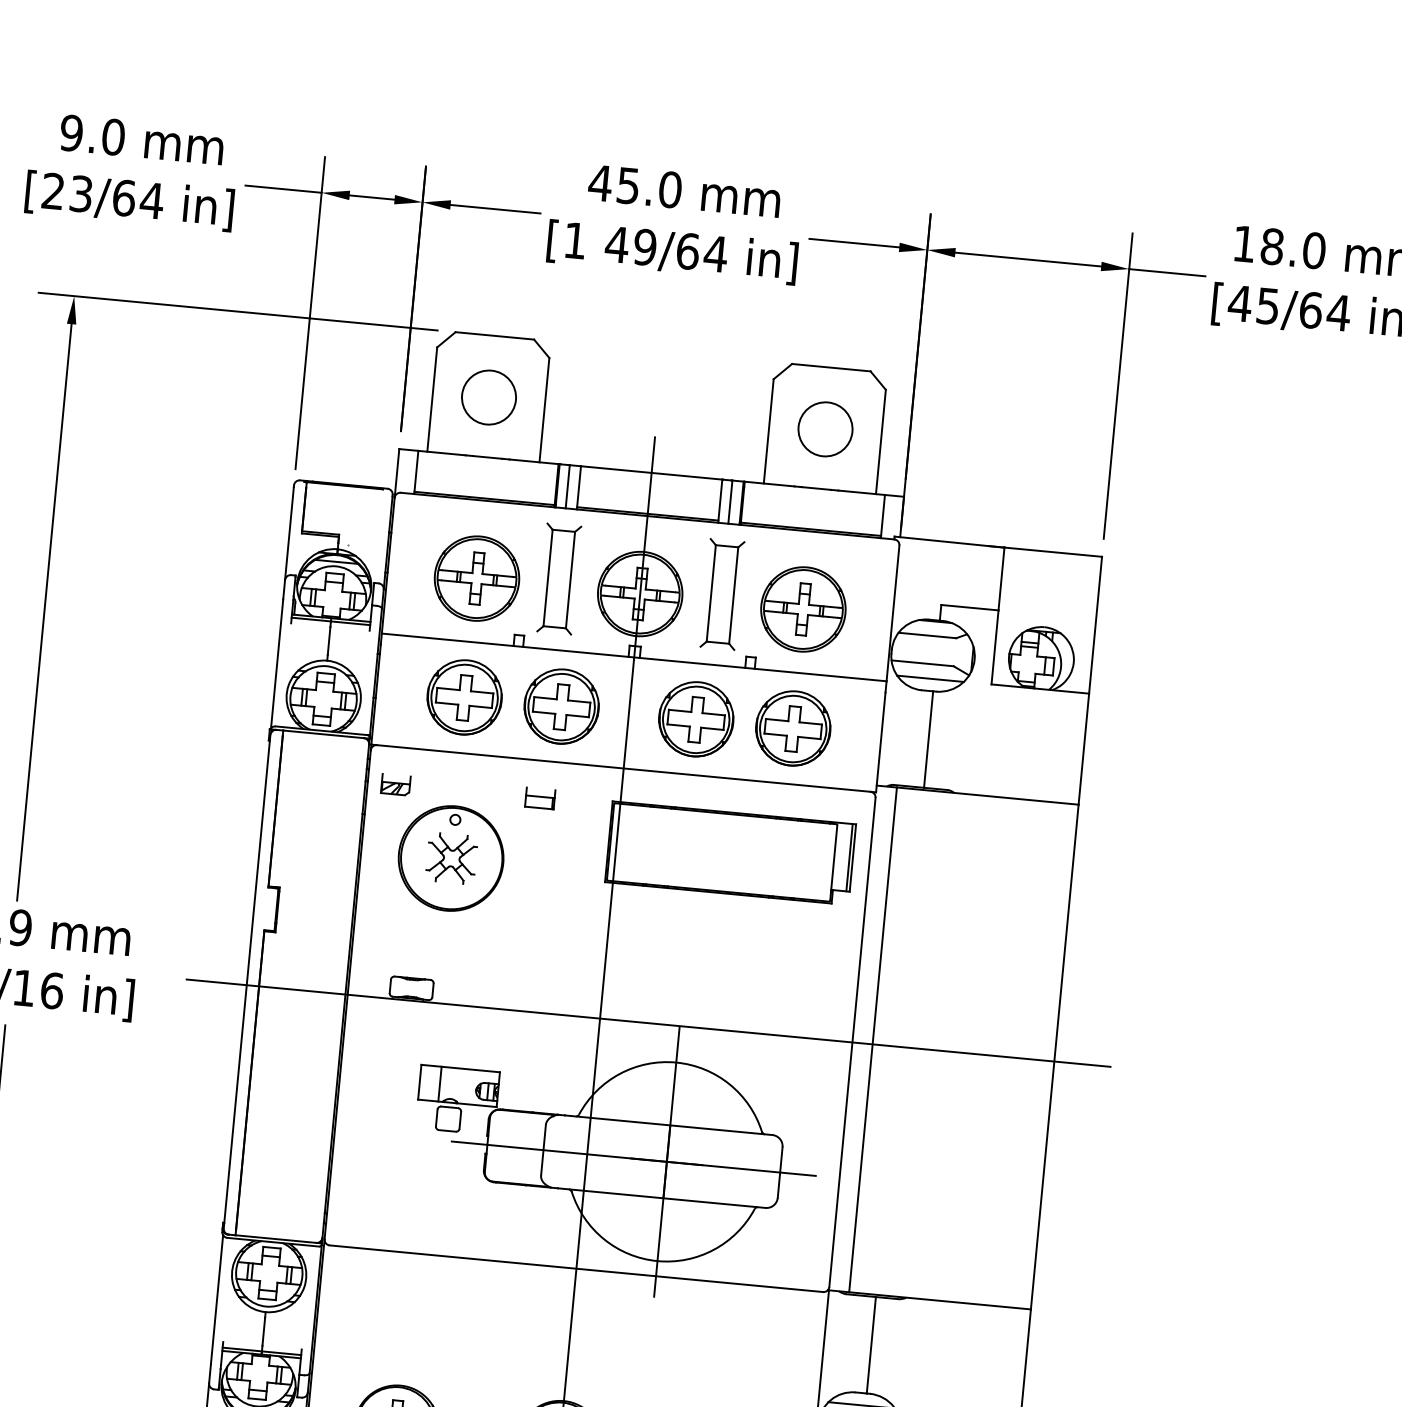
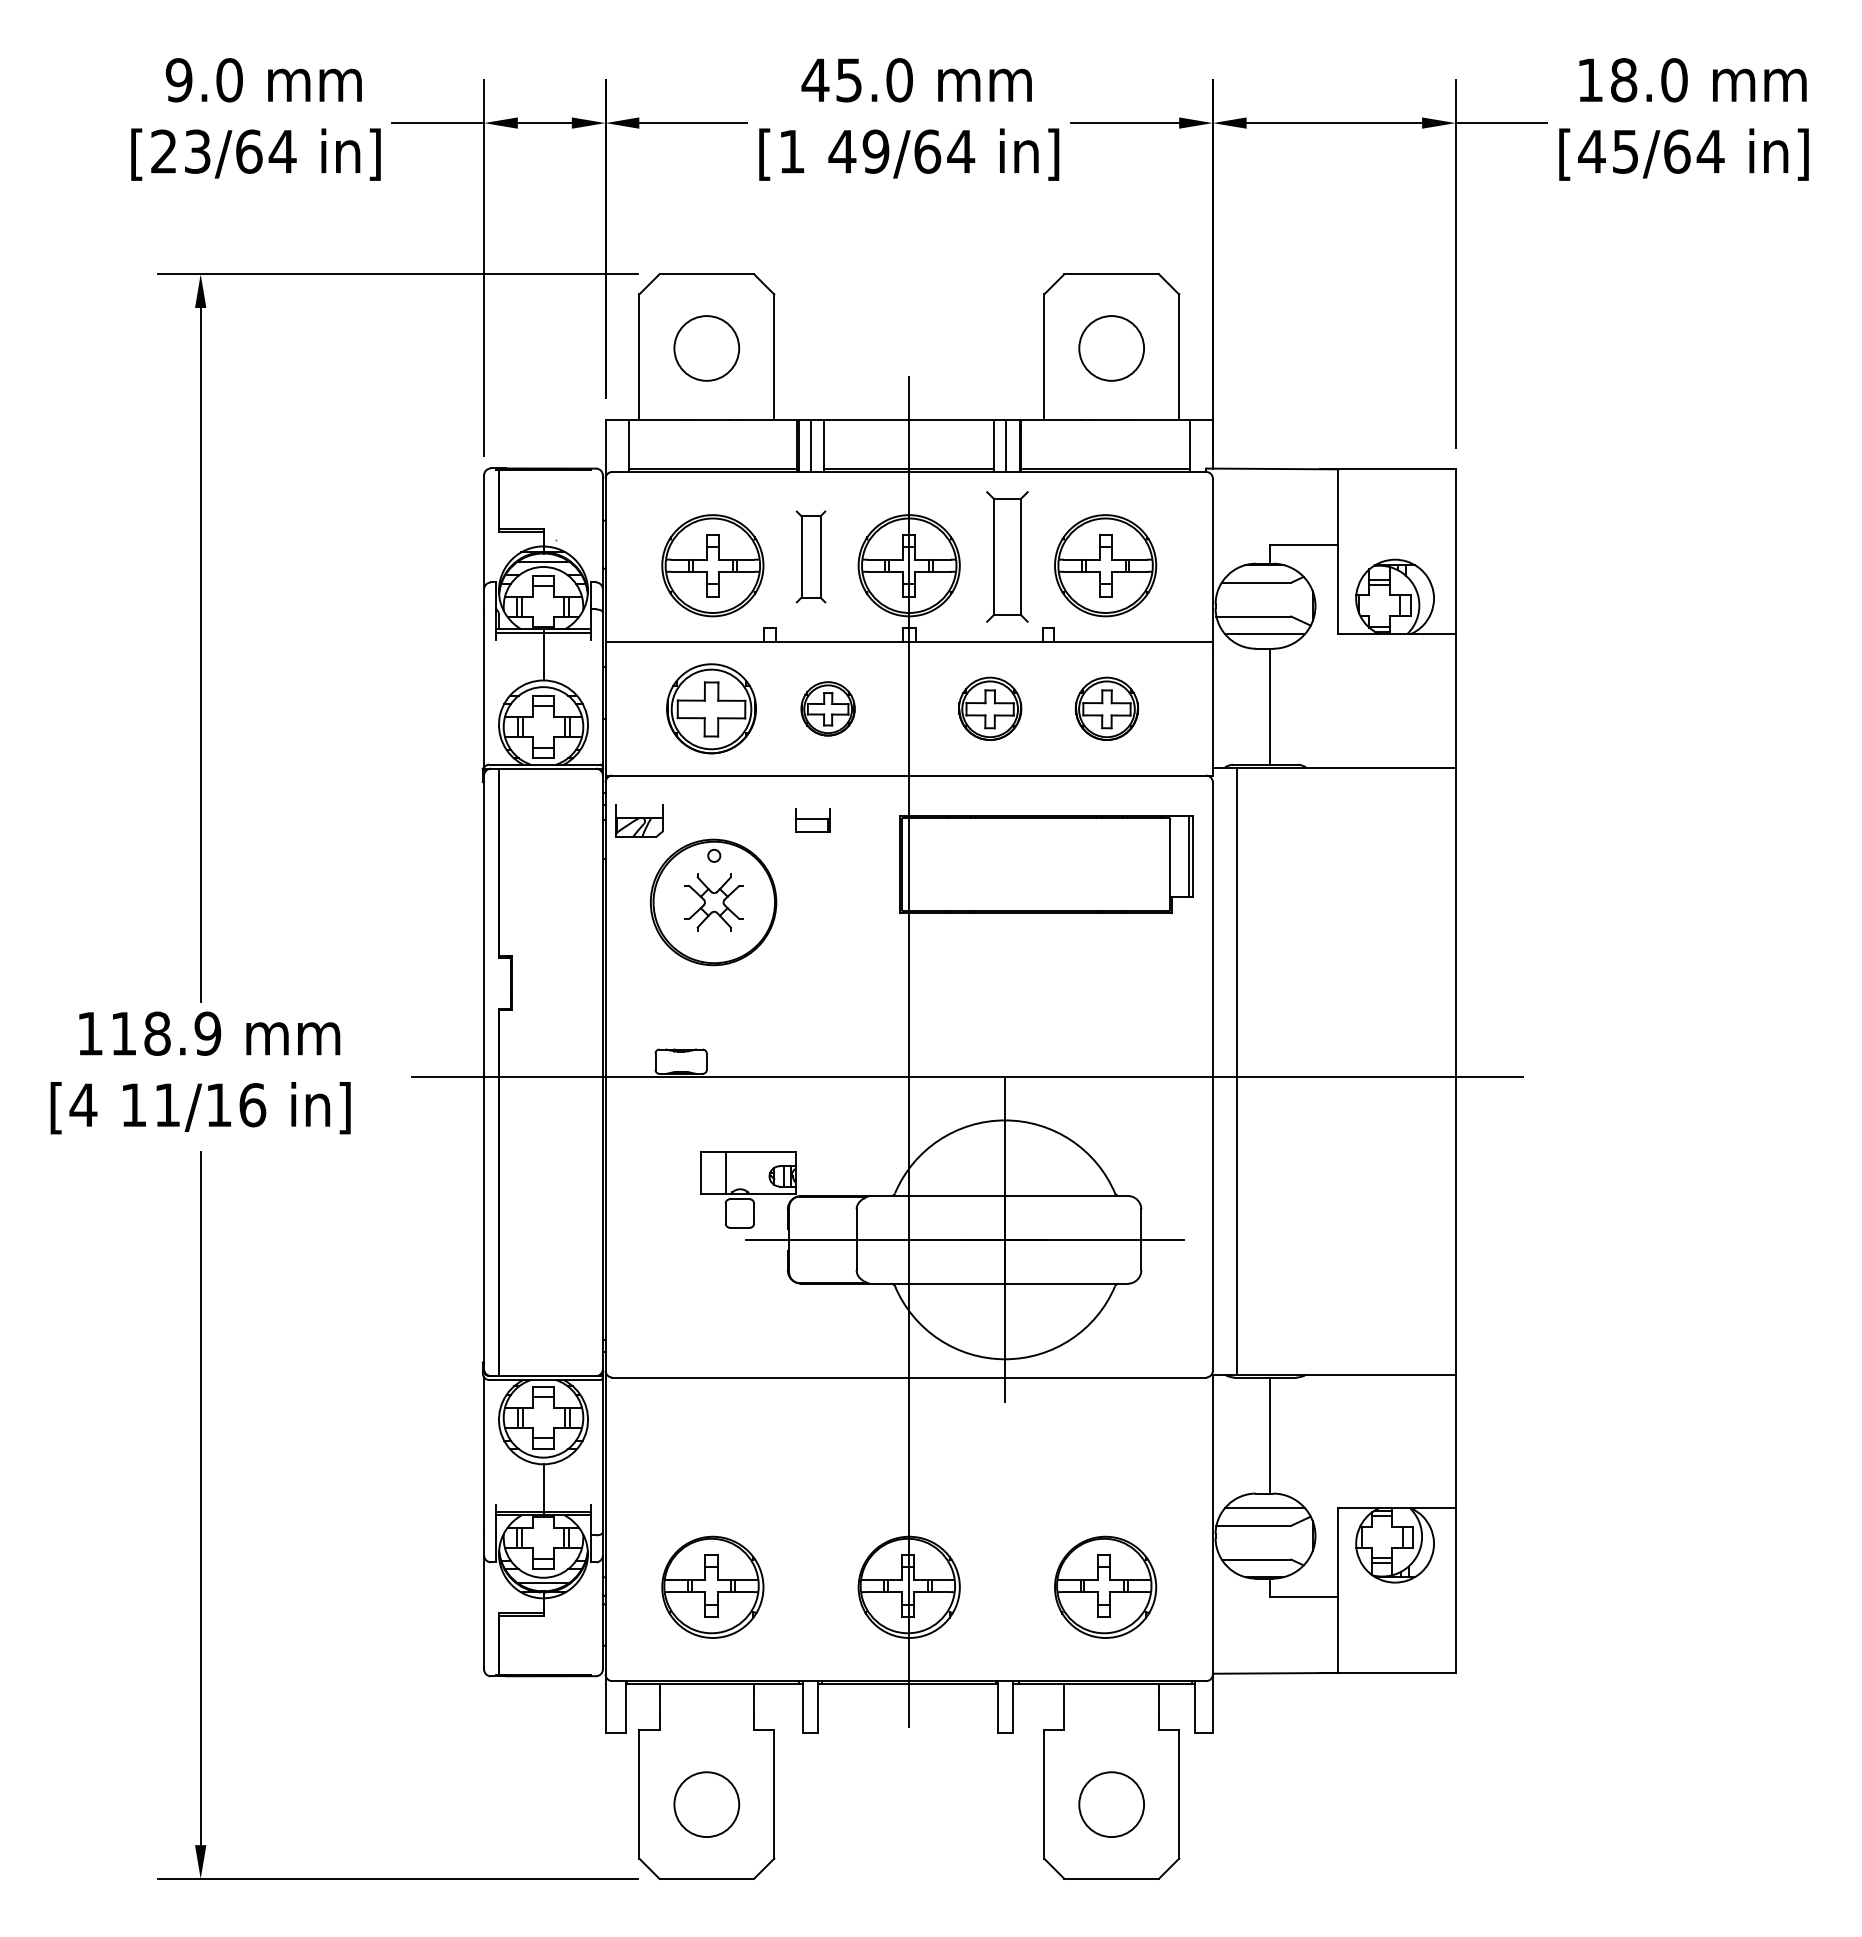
part: (558, 578) -> (810, 556), size x0.7
part: (561, 706) -> (827, 708), size x0.6
part: (695, 719) -> (989, 708), size x0.7
part: (792, 728) -> (1106, 708), size x0.7
part: (395, 784) -> (638, 820), size x1.4

